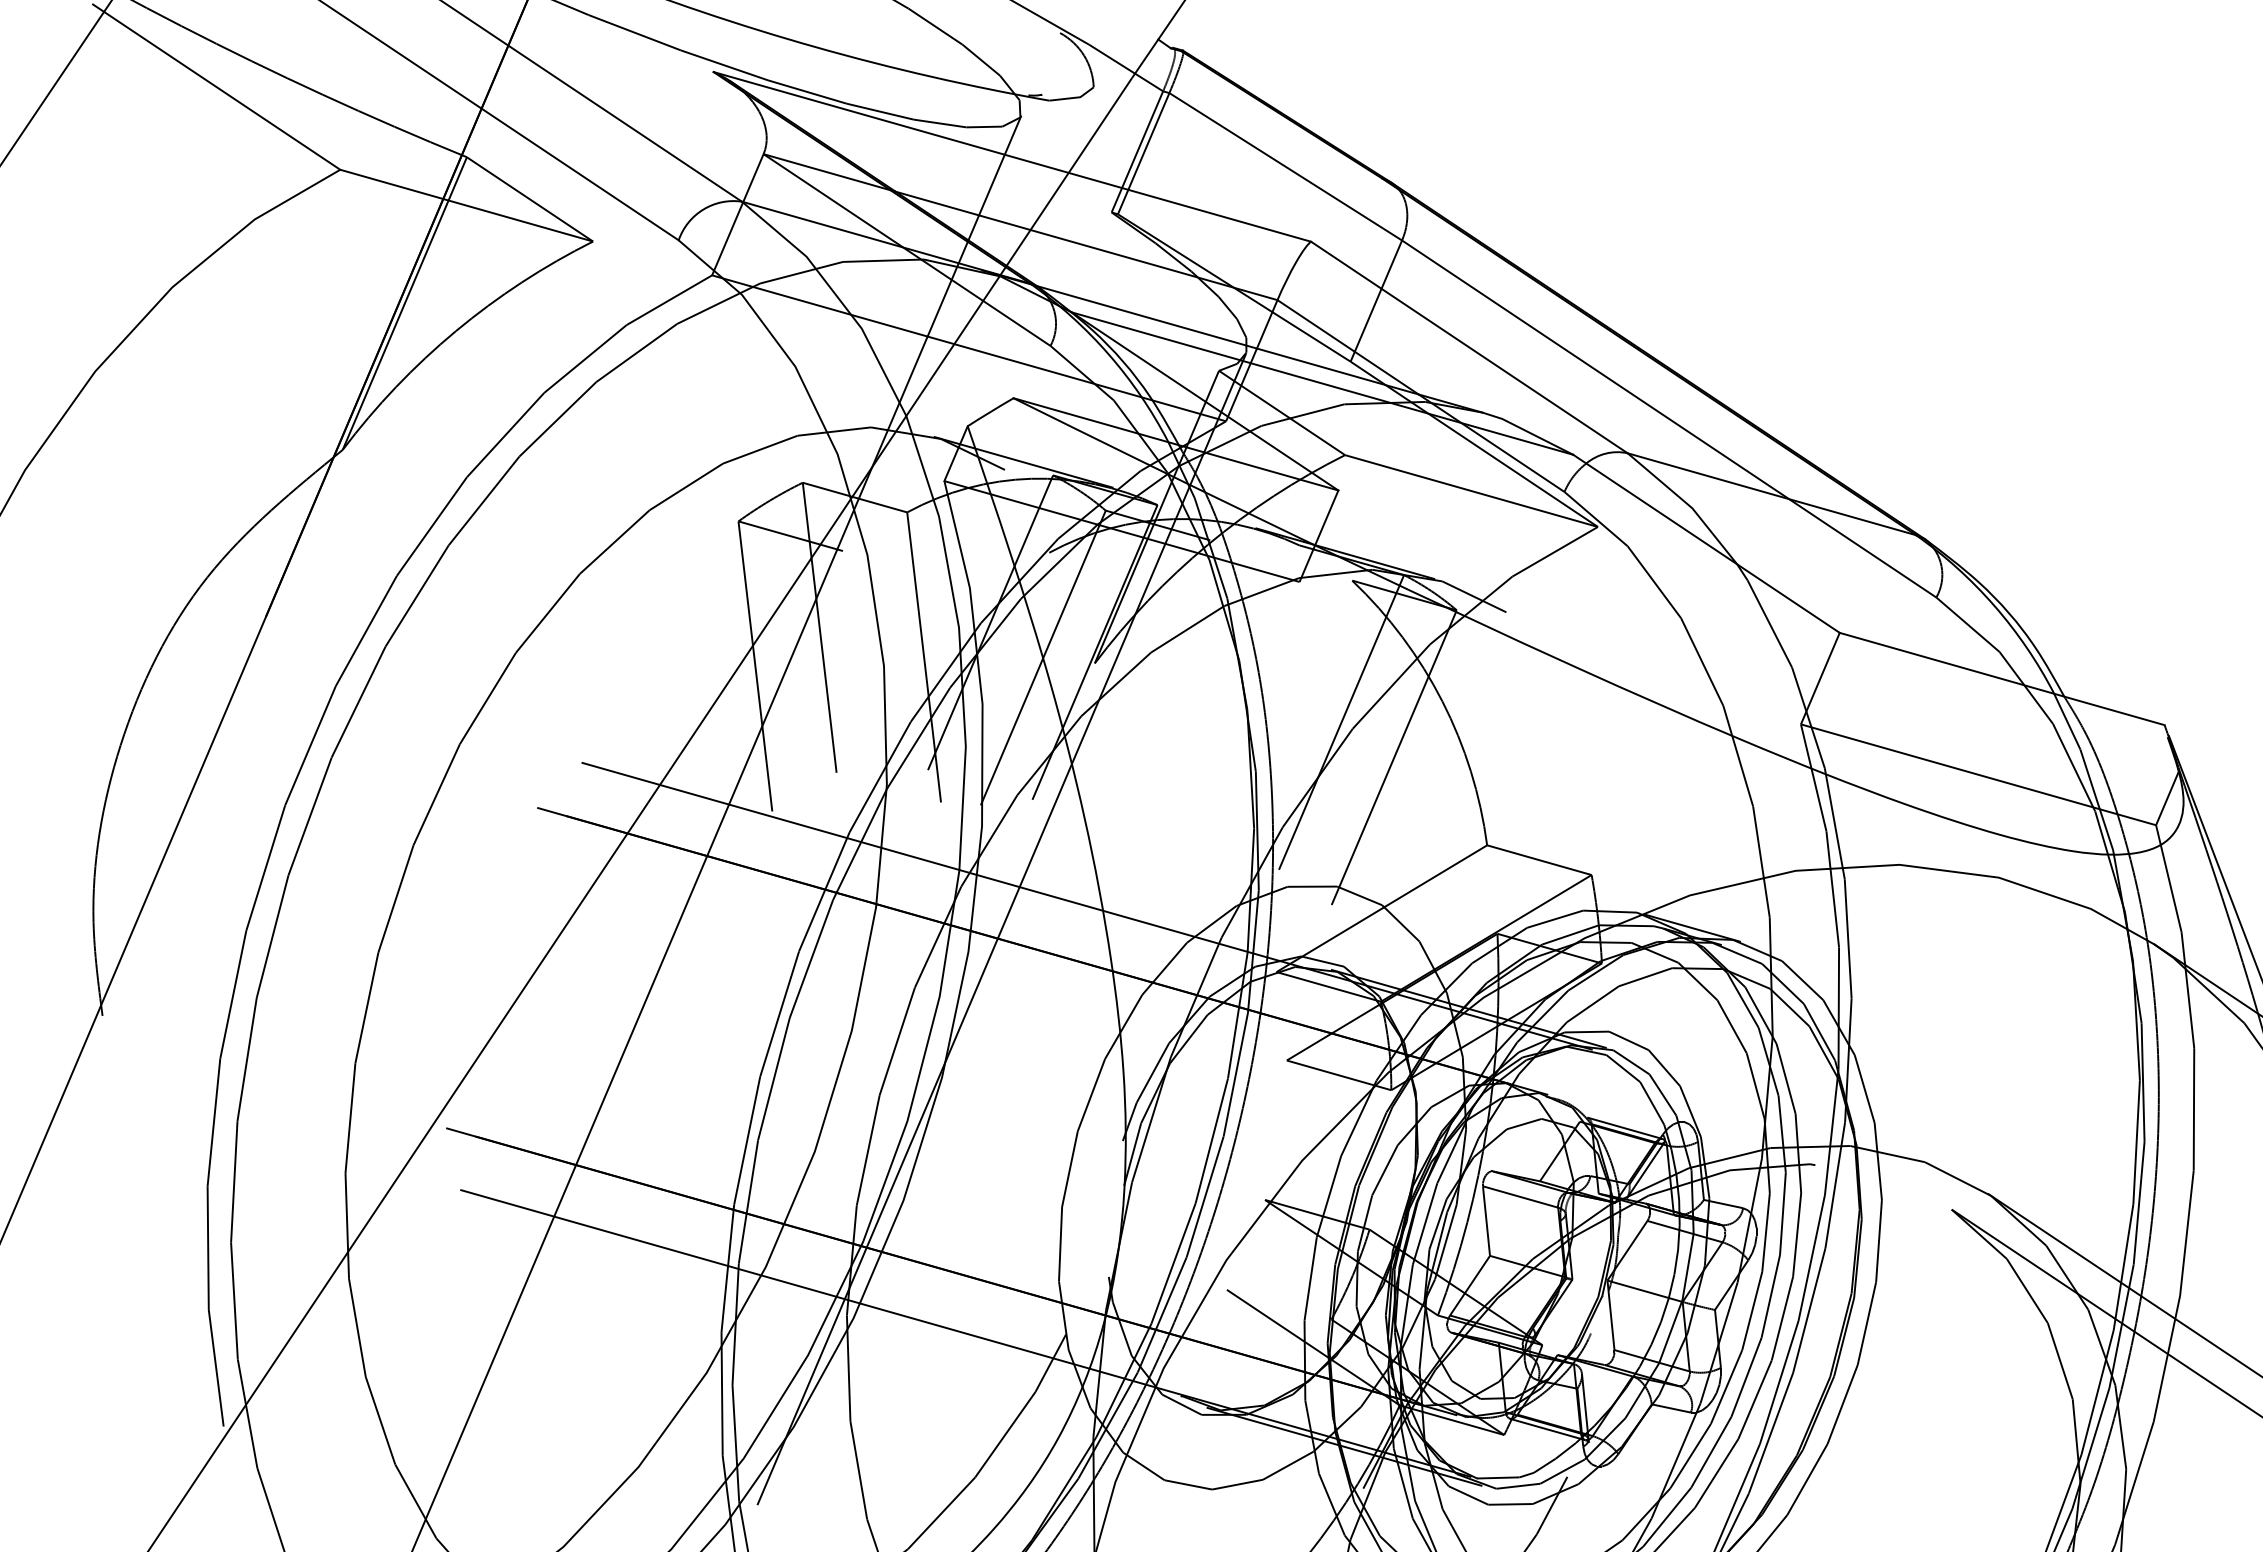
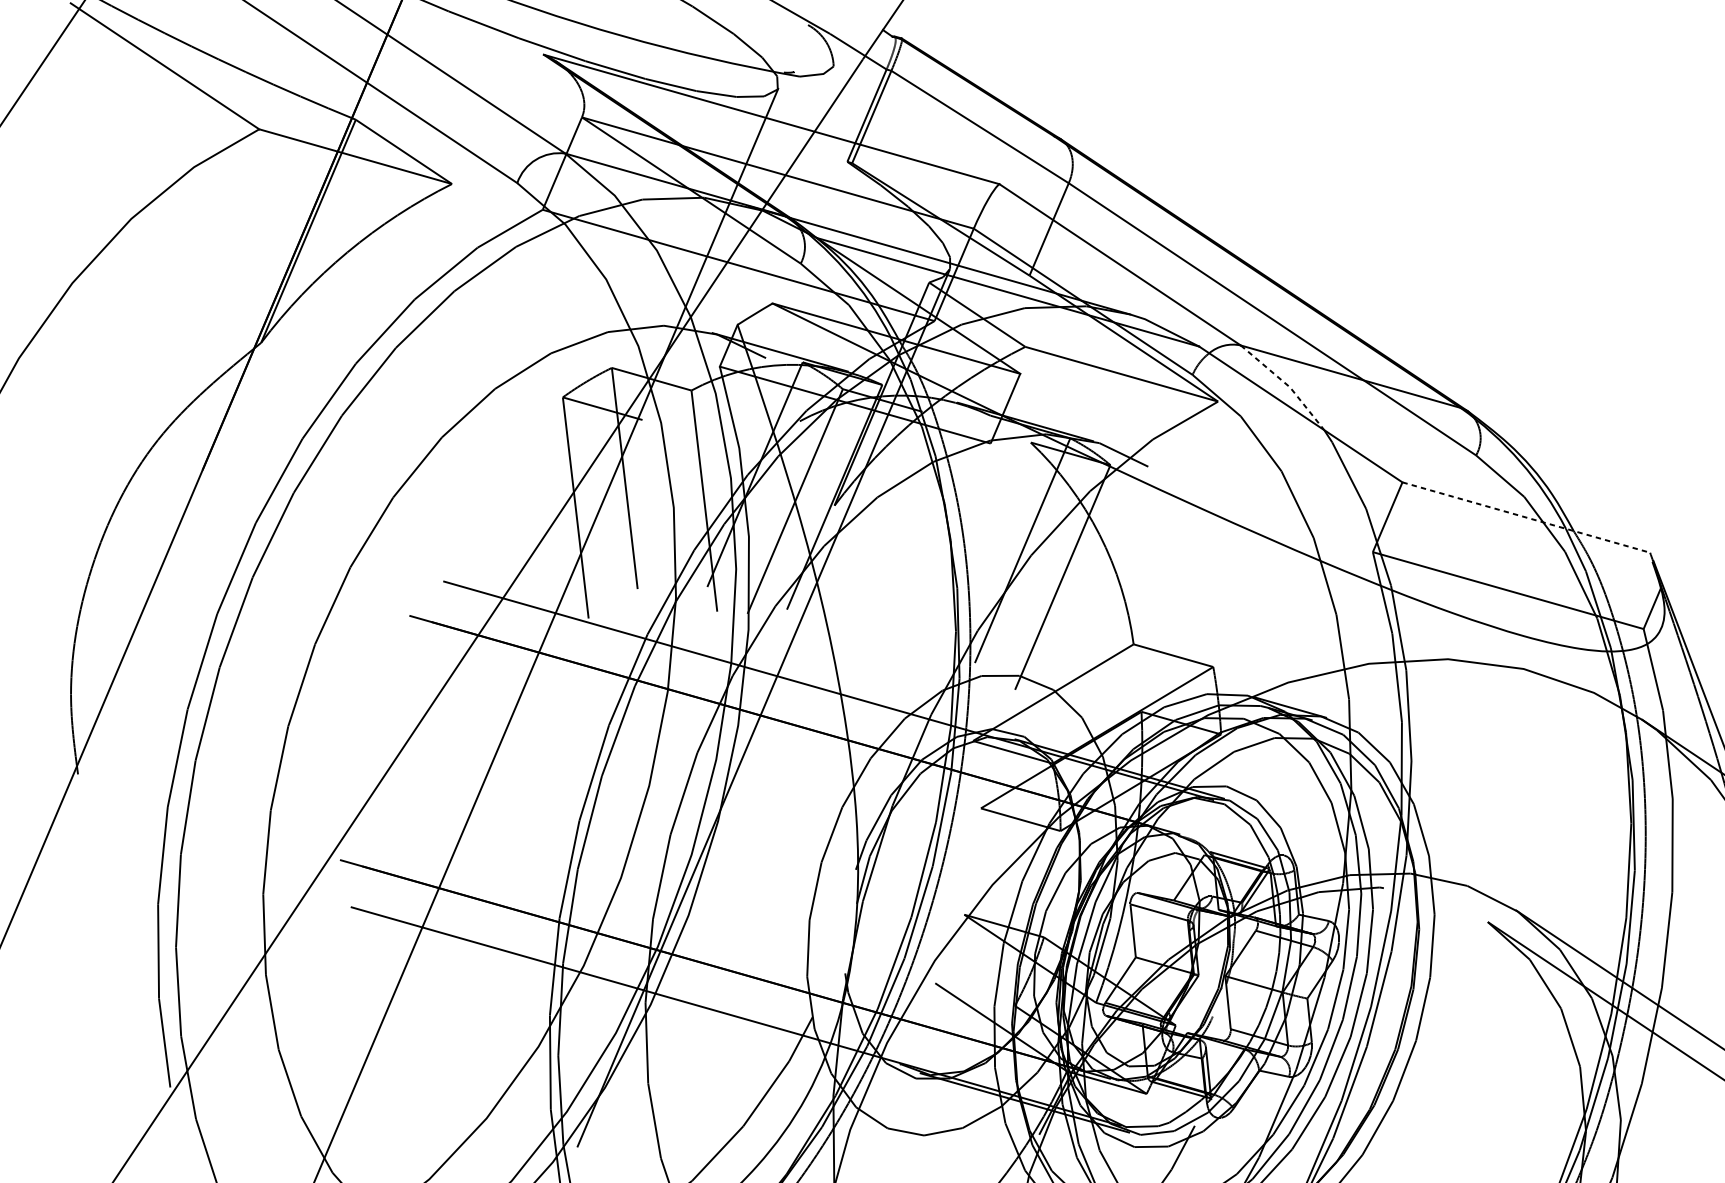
line: (1687, 504) -> (1286, 384), solid -> dashed
line: (2002, 679) -> (1526, 517), solid -> dashed

